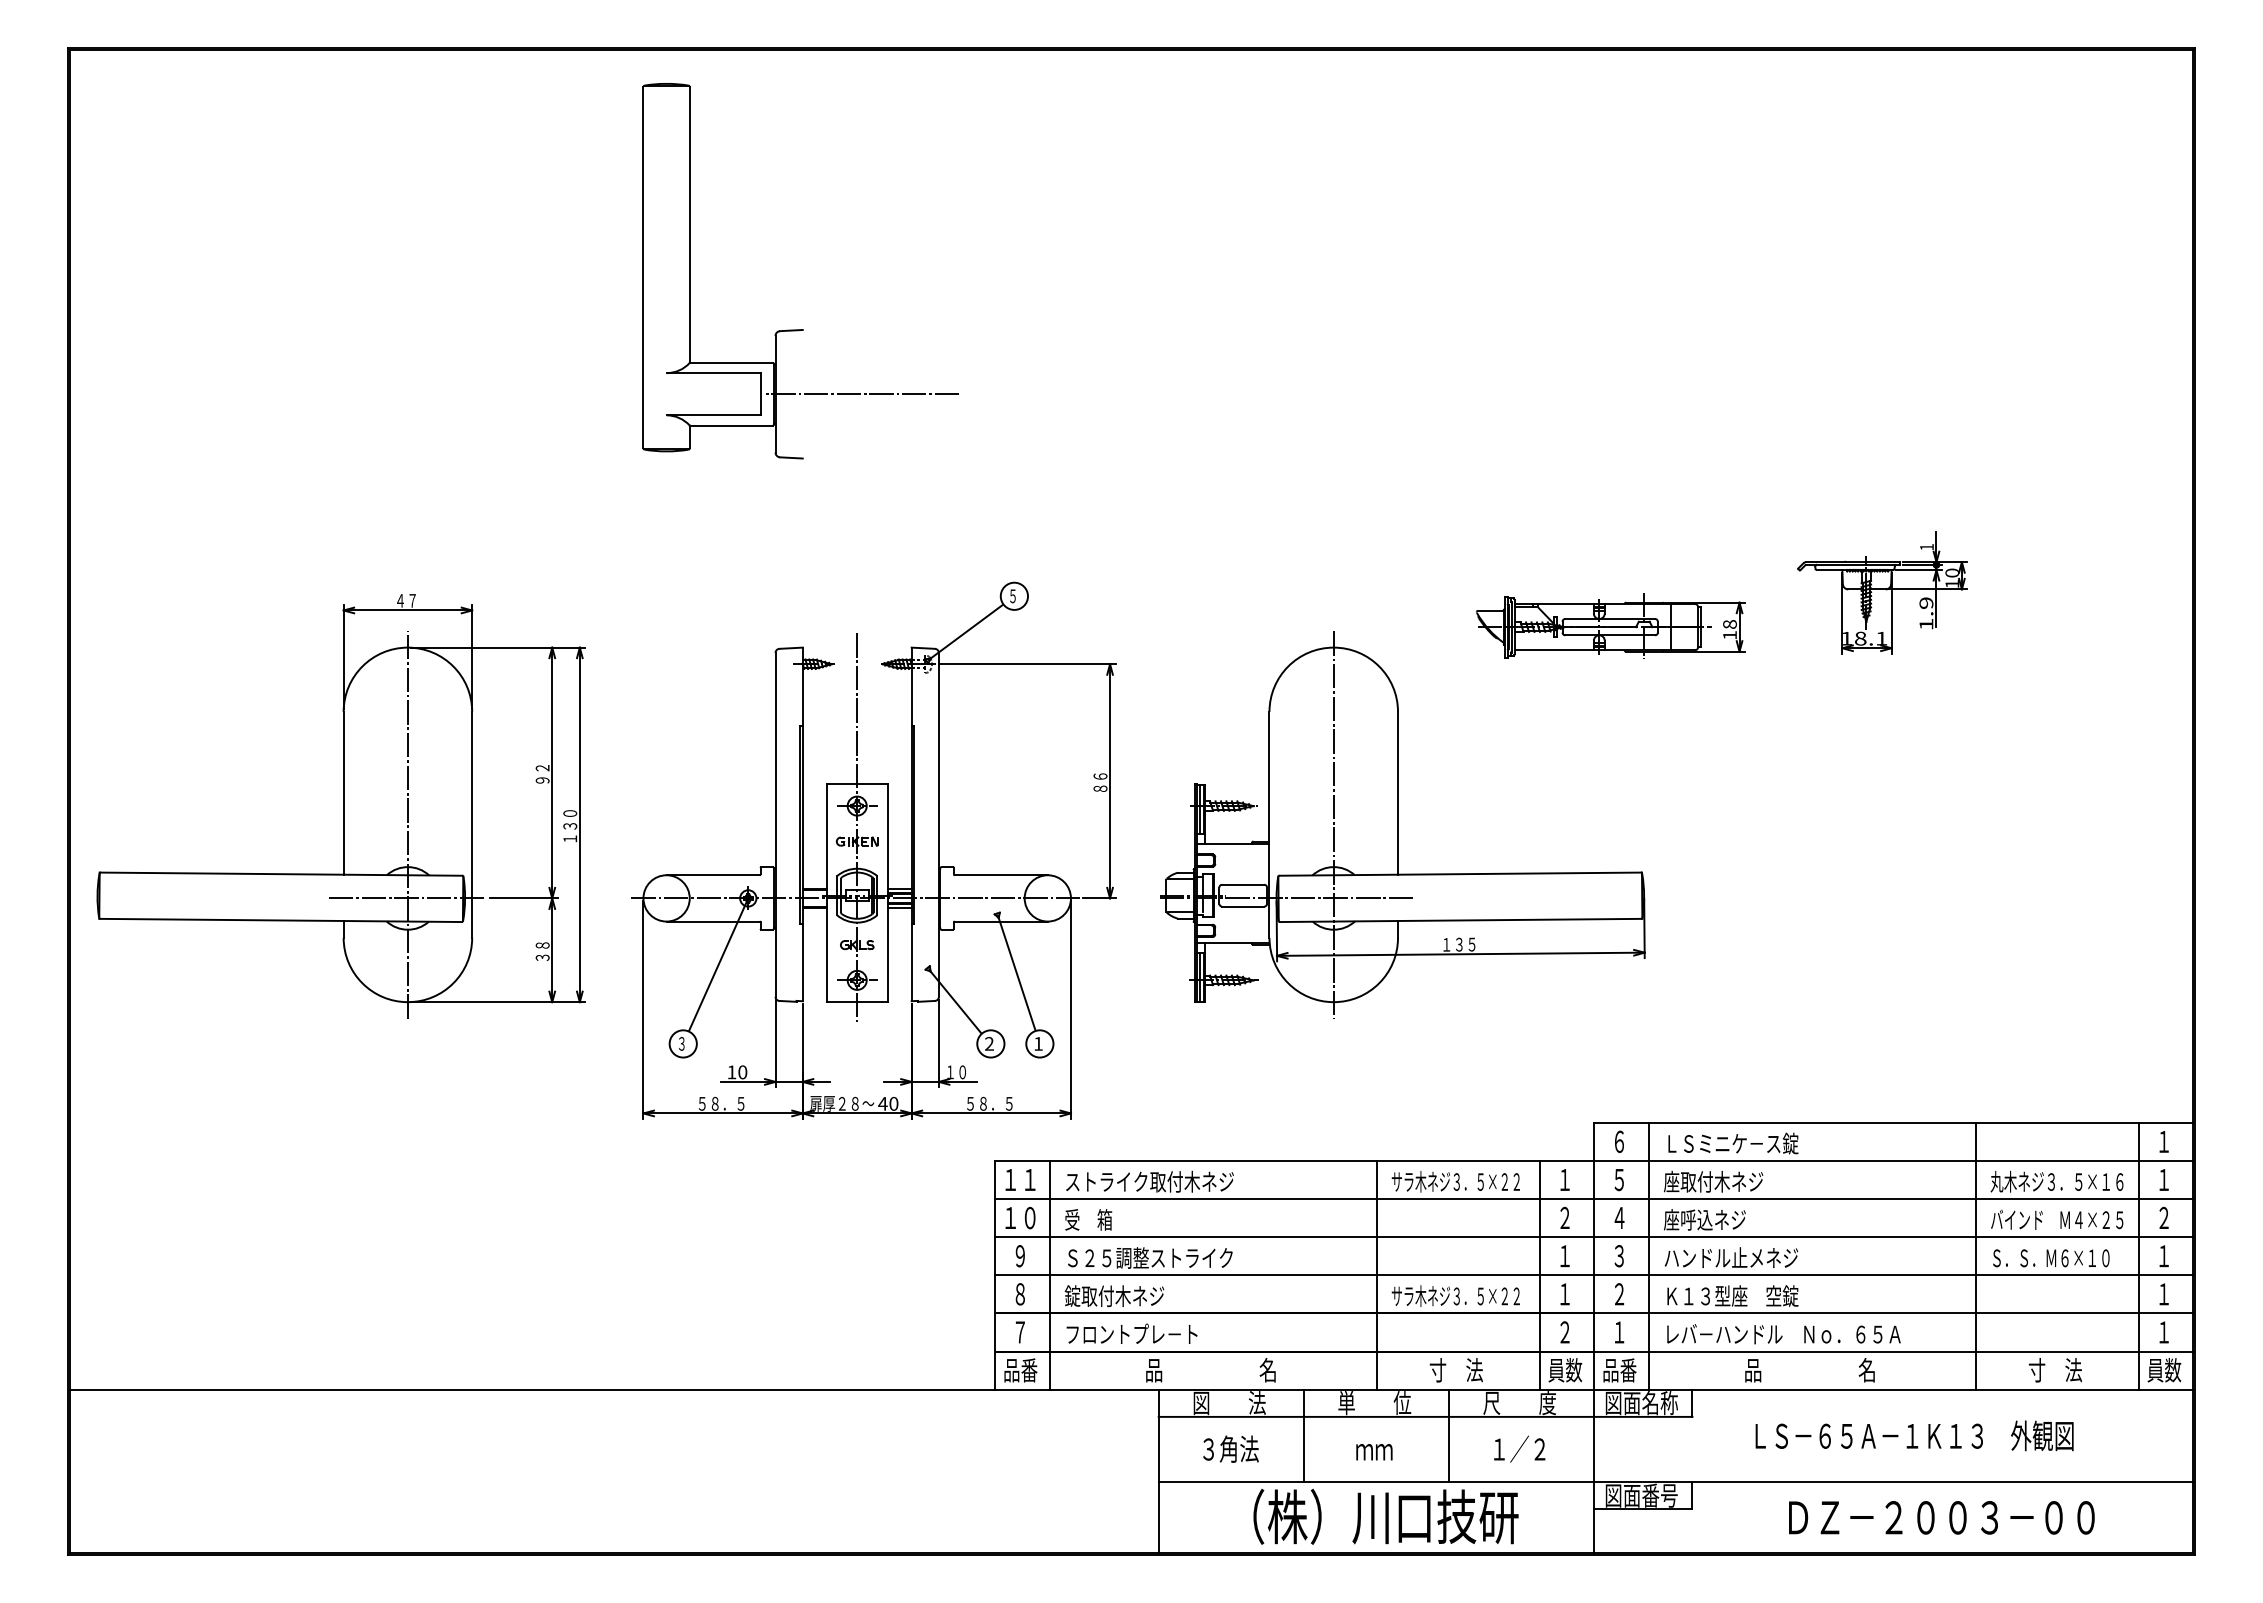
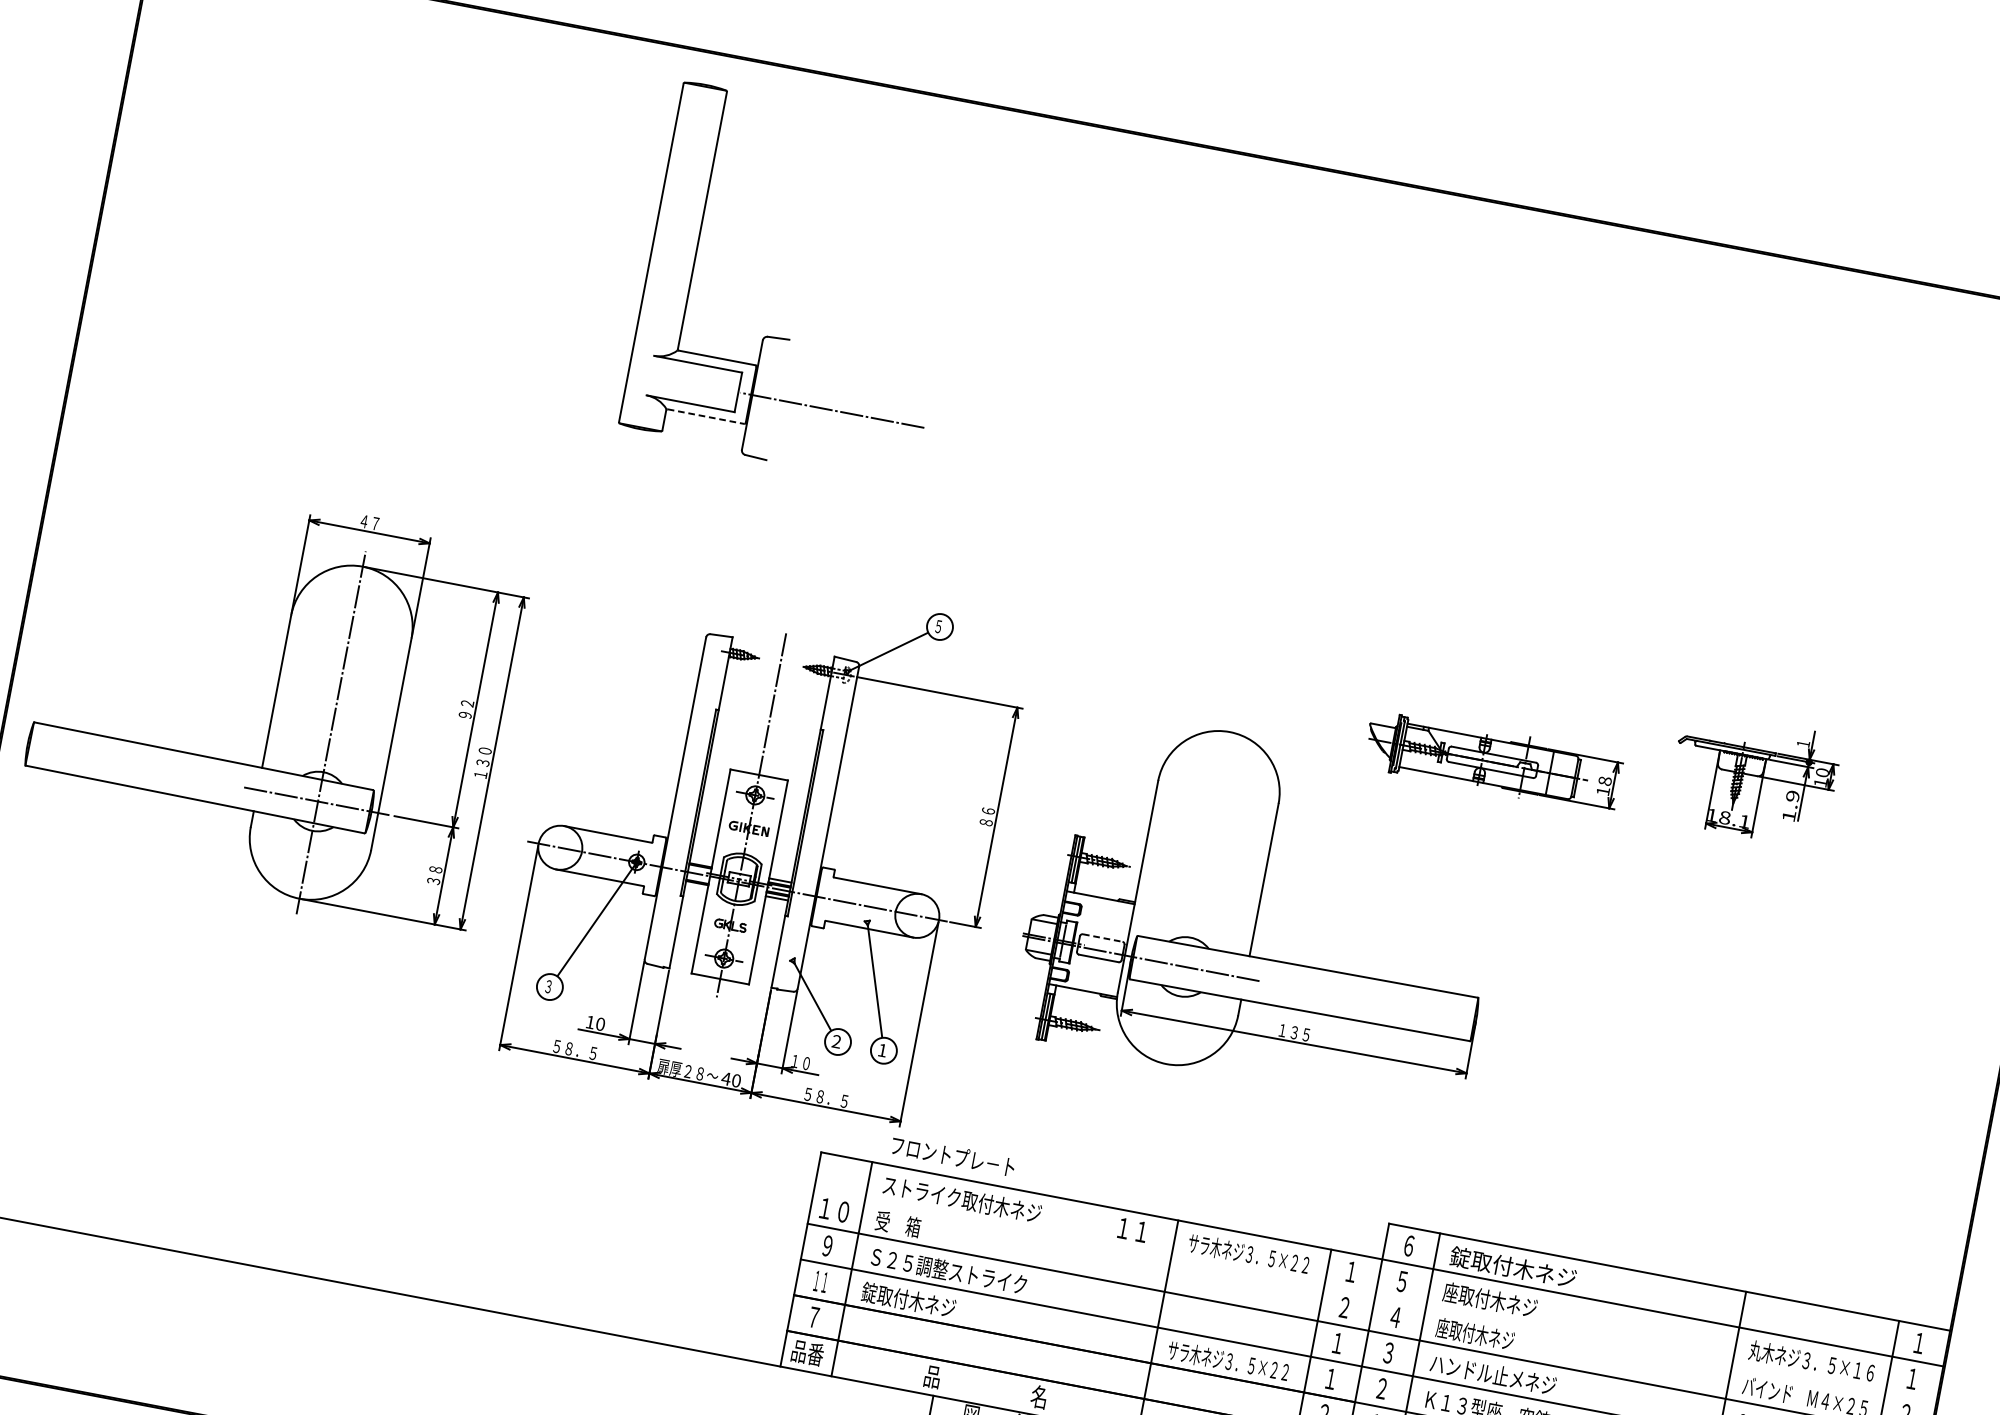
line: (731, 425) -> (705, 416), solid -> dashed
line: (1333, 824) -> (1198, 897), removed
line: (1243, 884) -> (1103, 937), solid -> dashed
text: (1731, 1143) -> (1513, 1267), ＬＳミニケ－ス錠 -> 錠取付木ネジ
text: (1020, 1179) -> (1132, 1229), moved
line: (1594, 1199) -> (1375, 1295), removed
text: (1704, 1219) -> (1474, 1333), 座呼込ネジ -> 座取付木ネジ
text: (1020, 1294) -> (820, 1281), ８ -> １１
text: (1131, 1333) -> (952, 1155), moved

